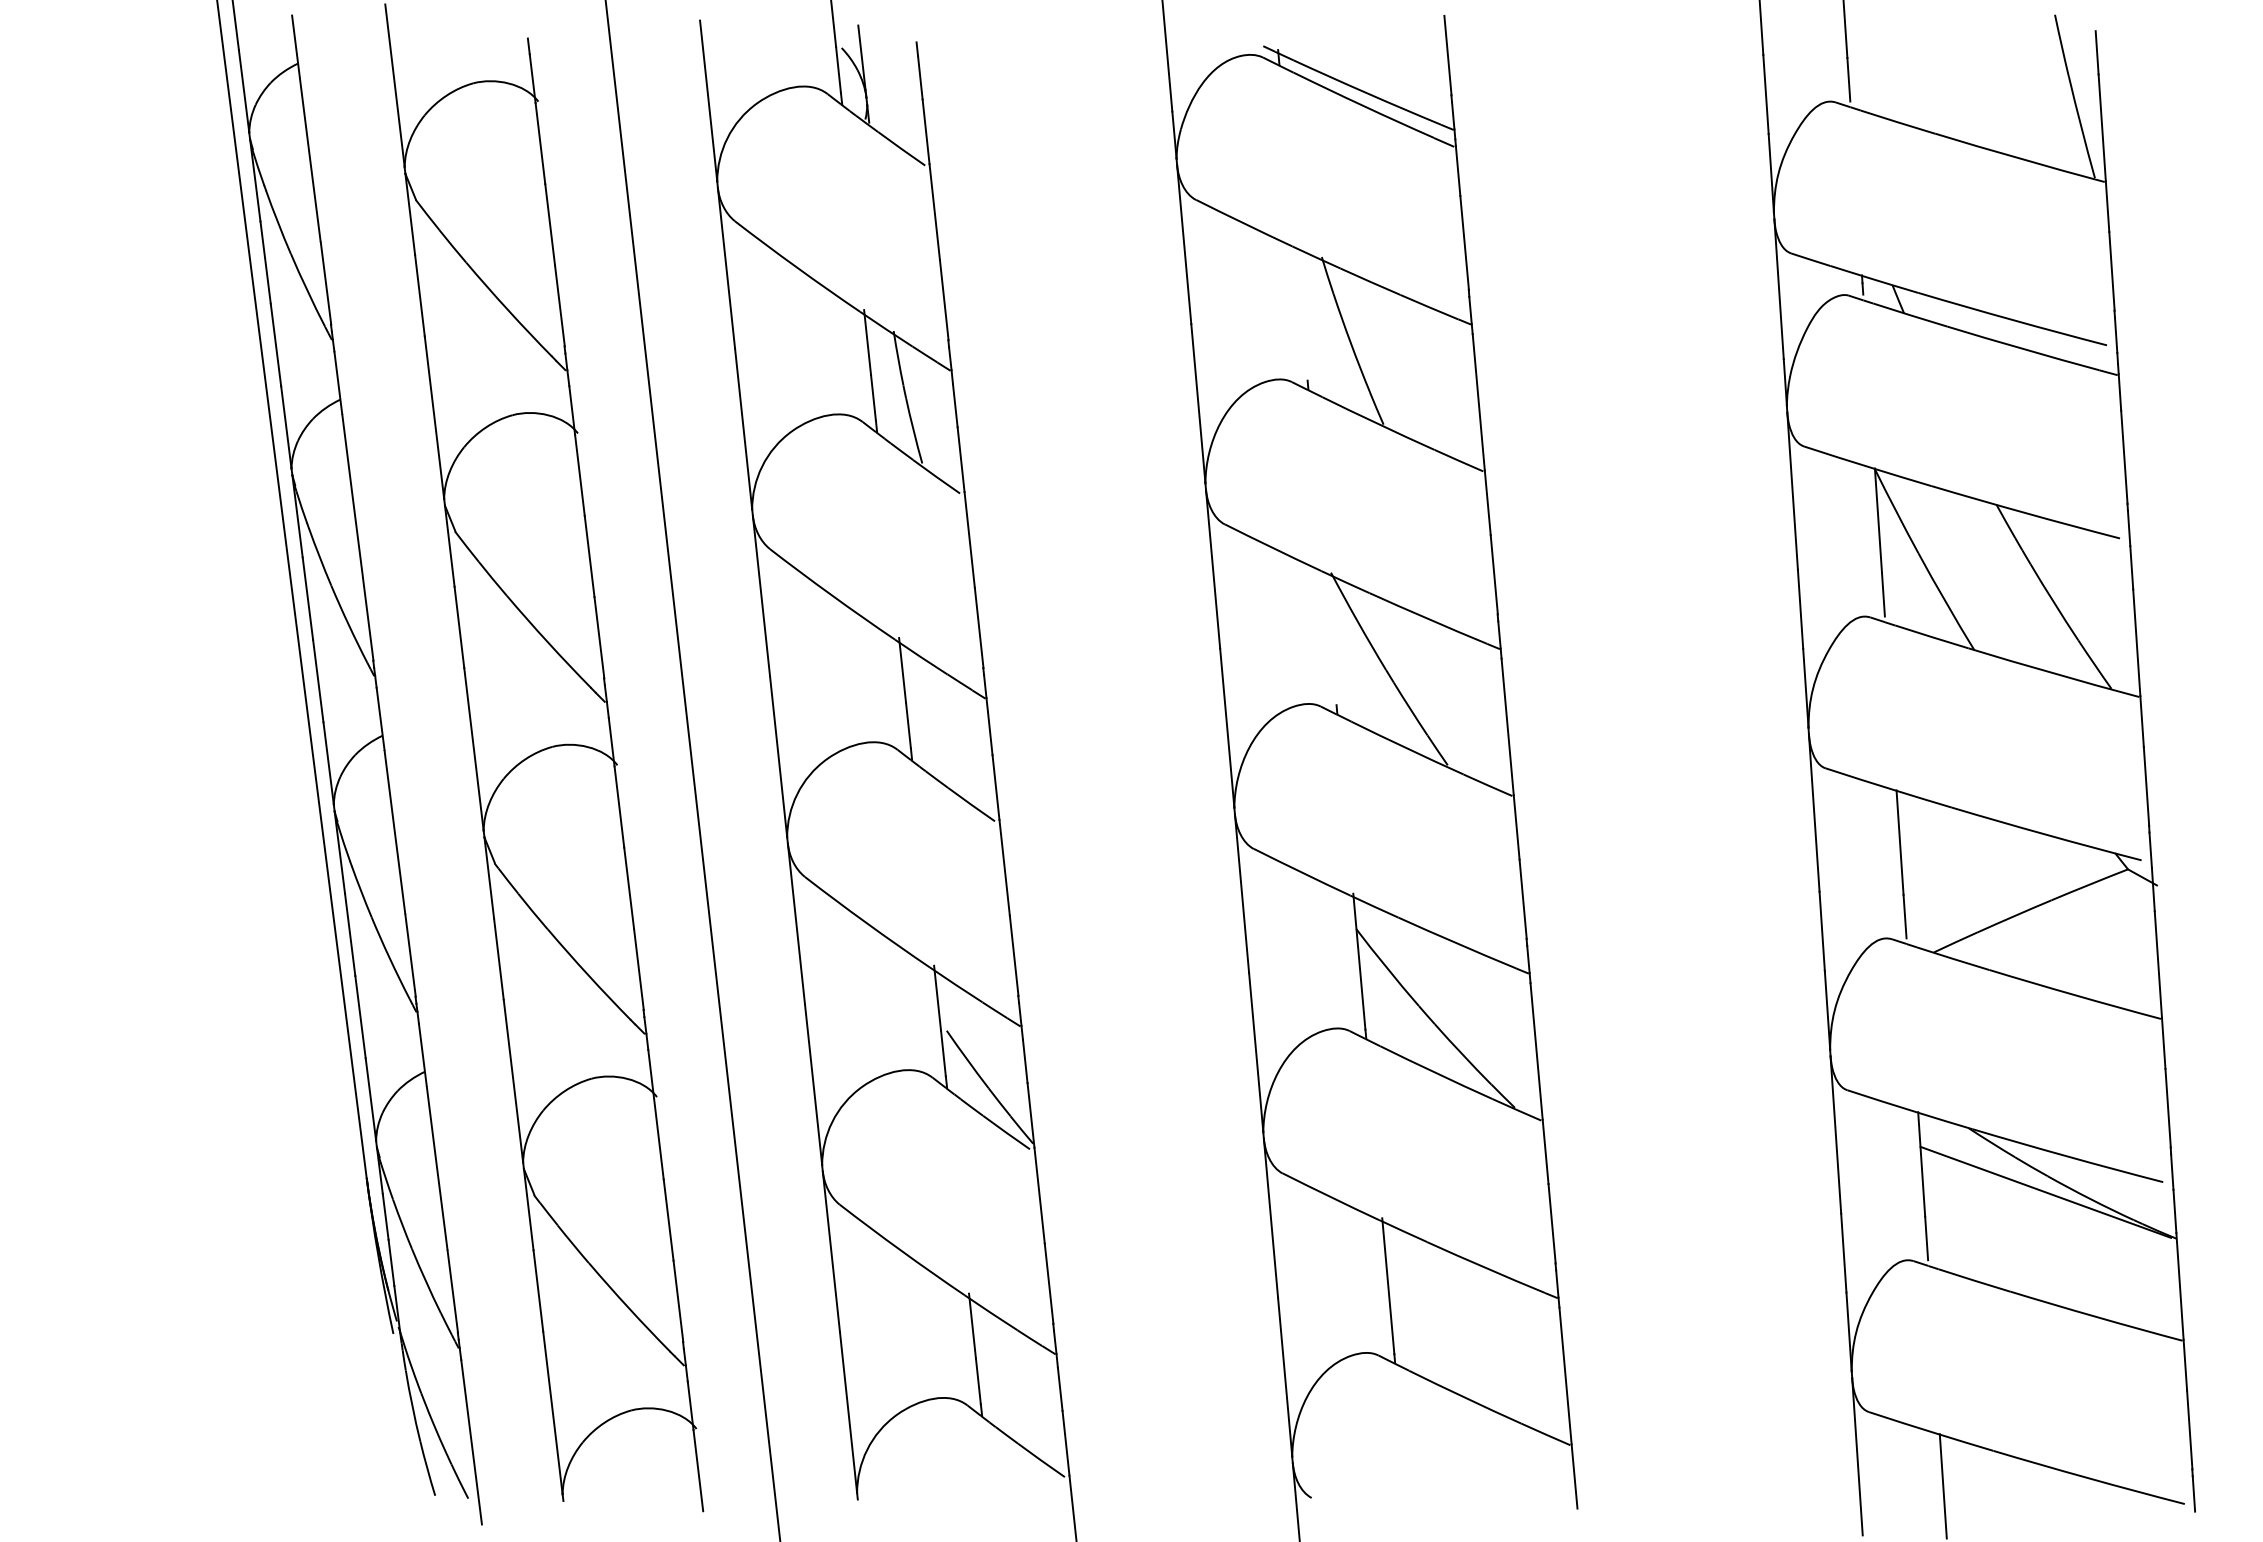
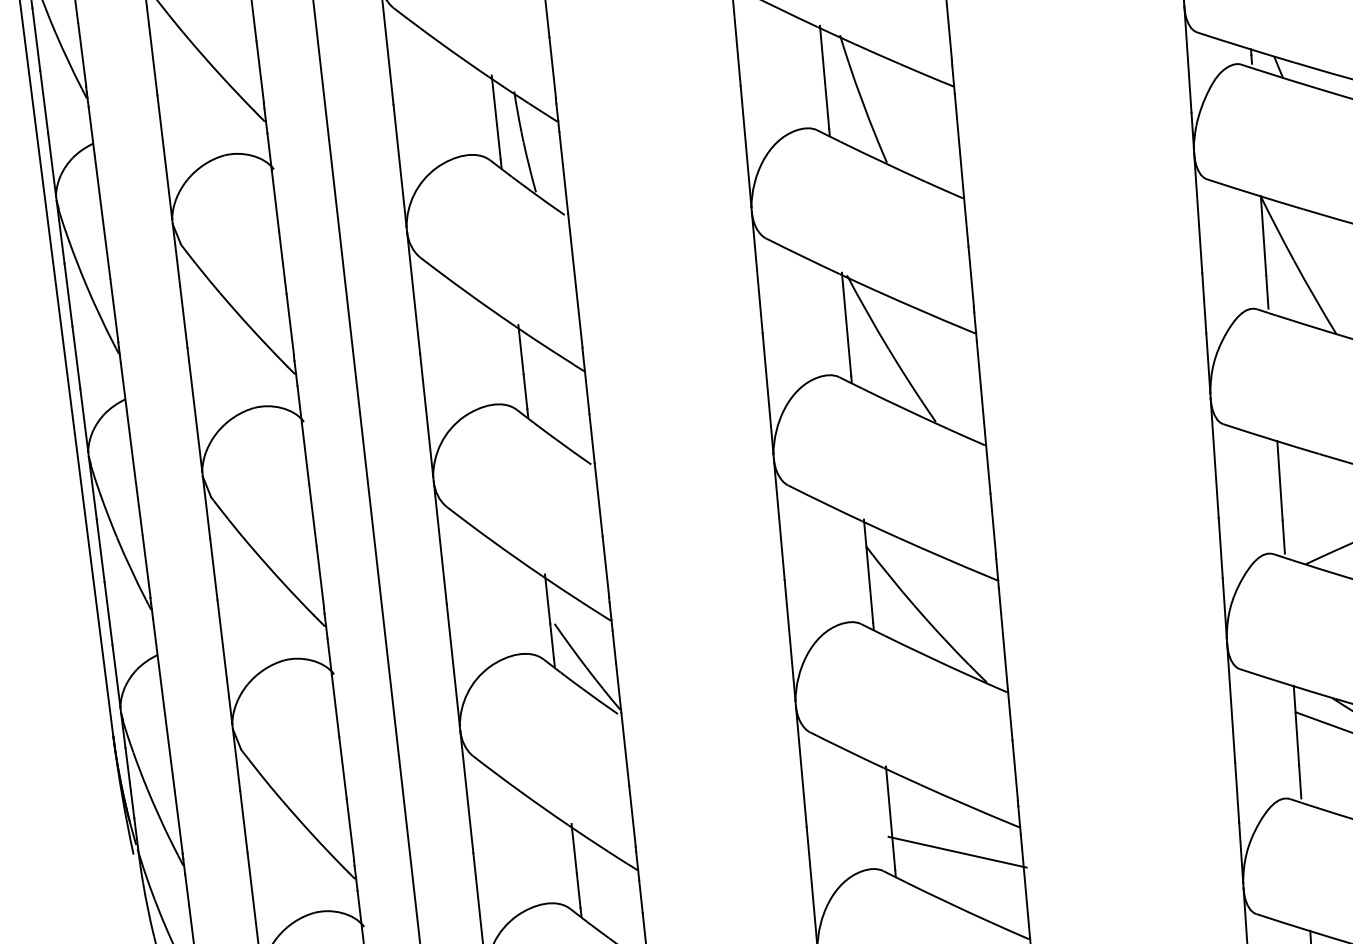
line: (1301, 312) -> (824, 77), added
line: (1330, 637) -> (846, 324), added
line: (1476, 1330) -> (957, 851), added

